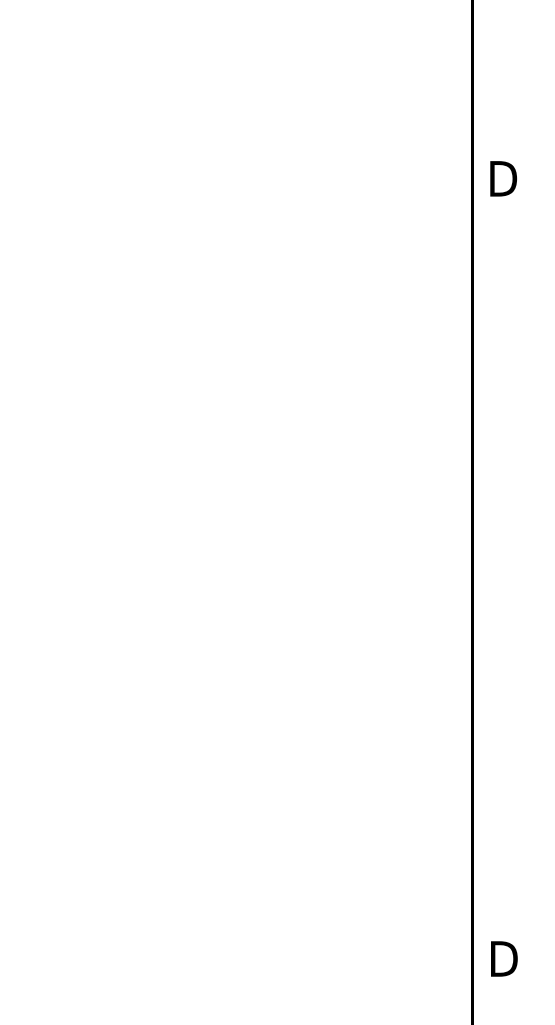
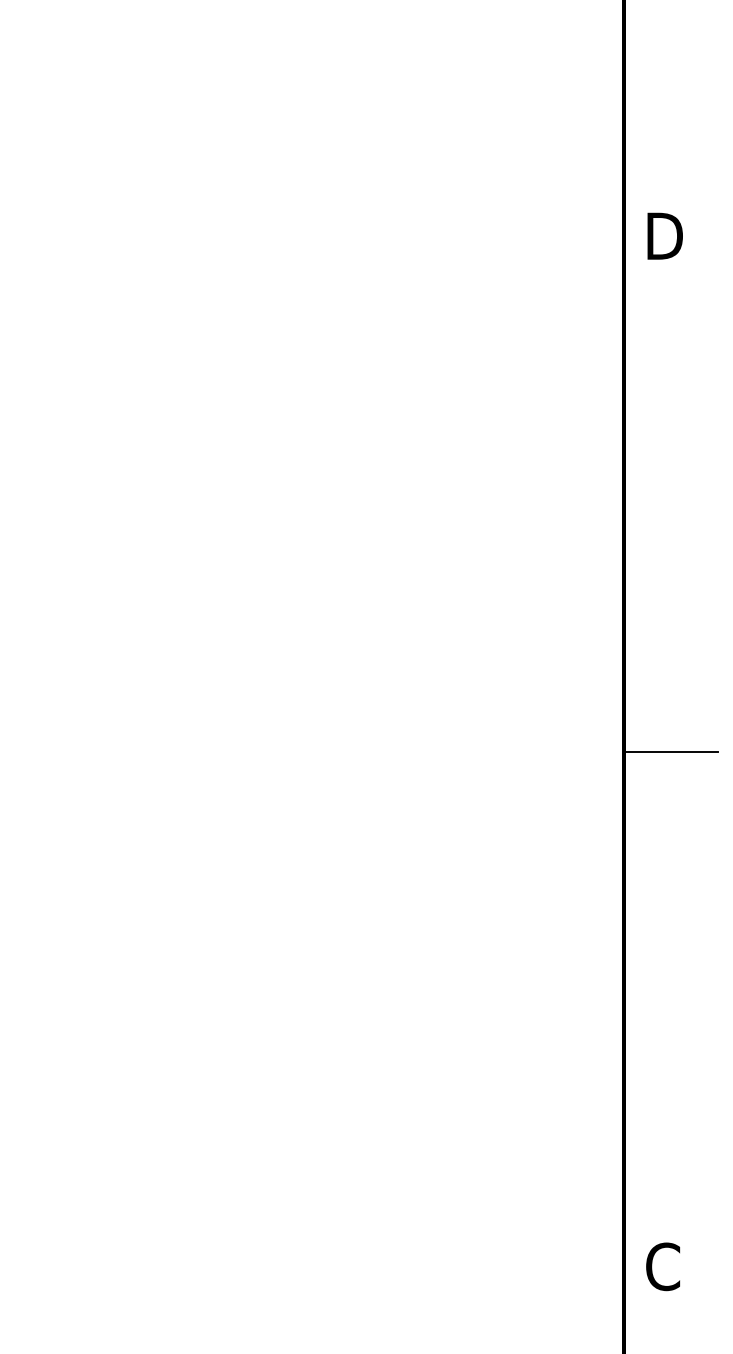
line: (507, 568) -> (670, 751), added
text: (503, 958) -> (664, 1266), D -> C

